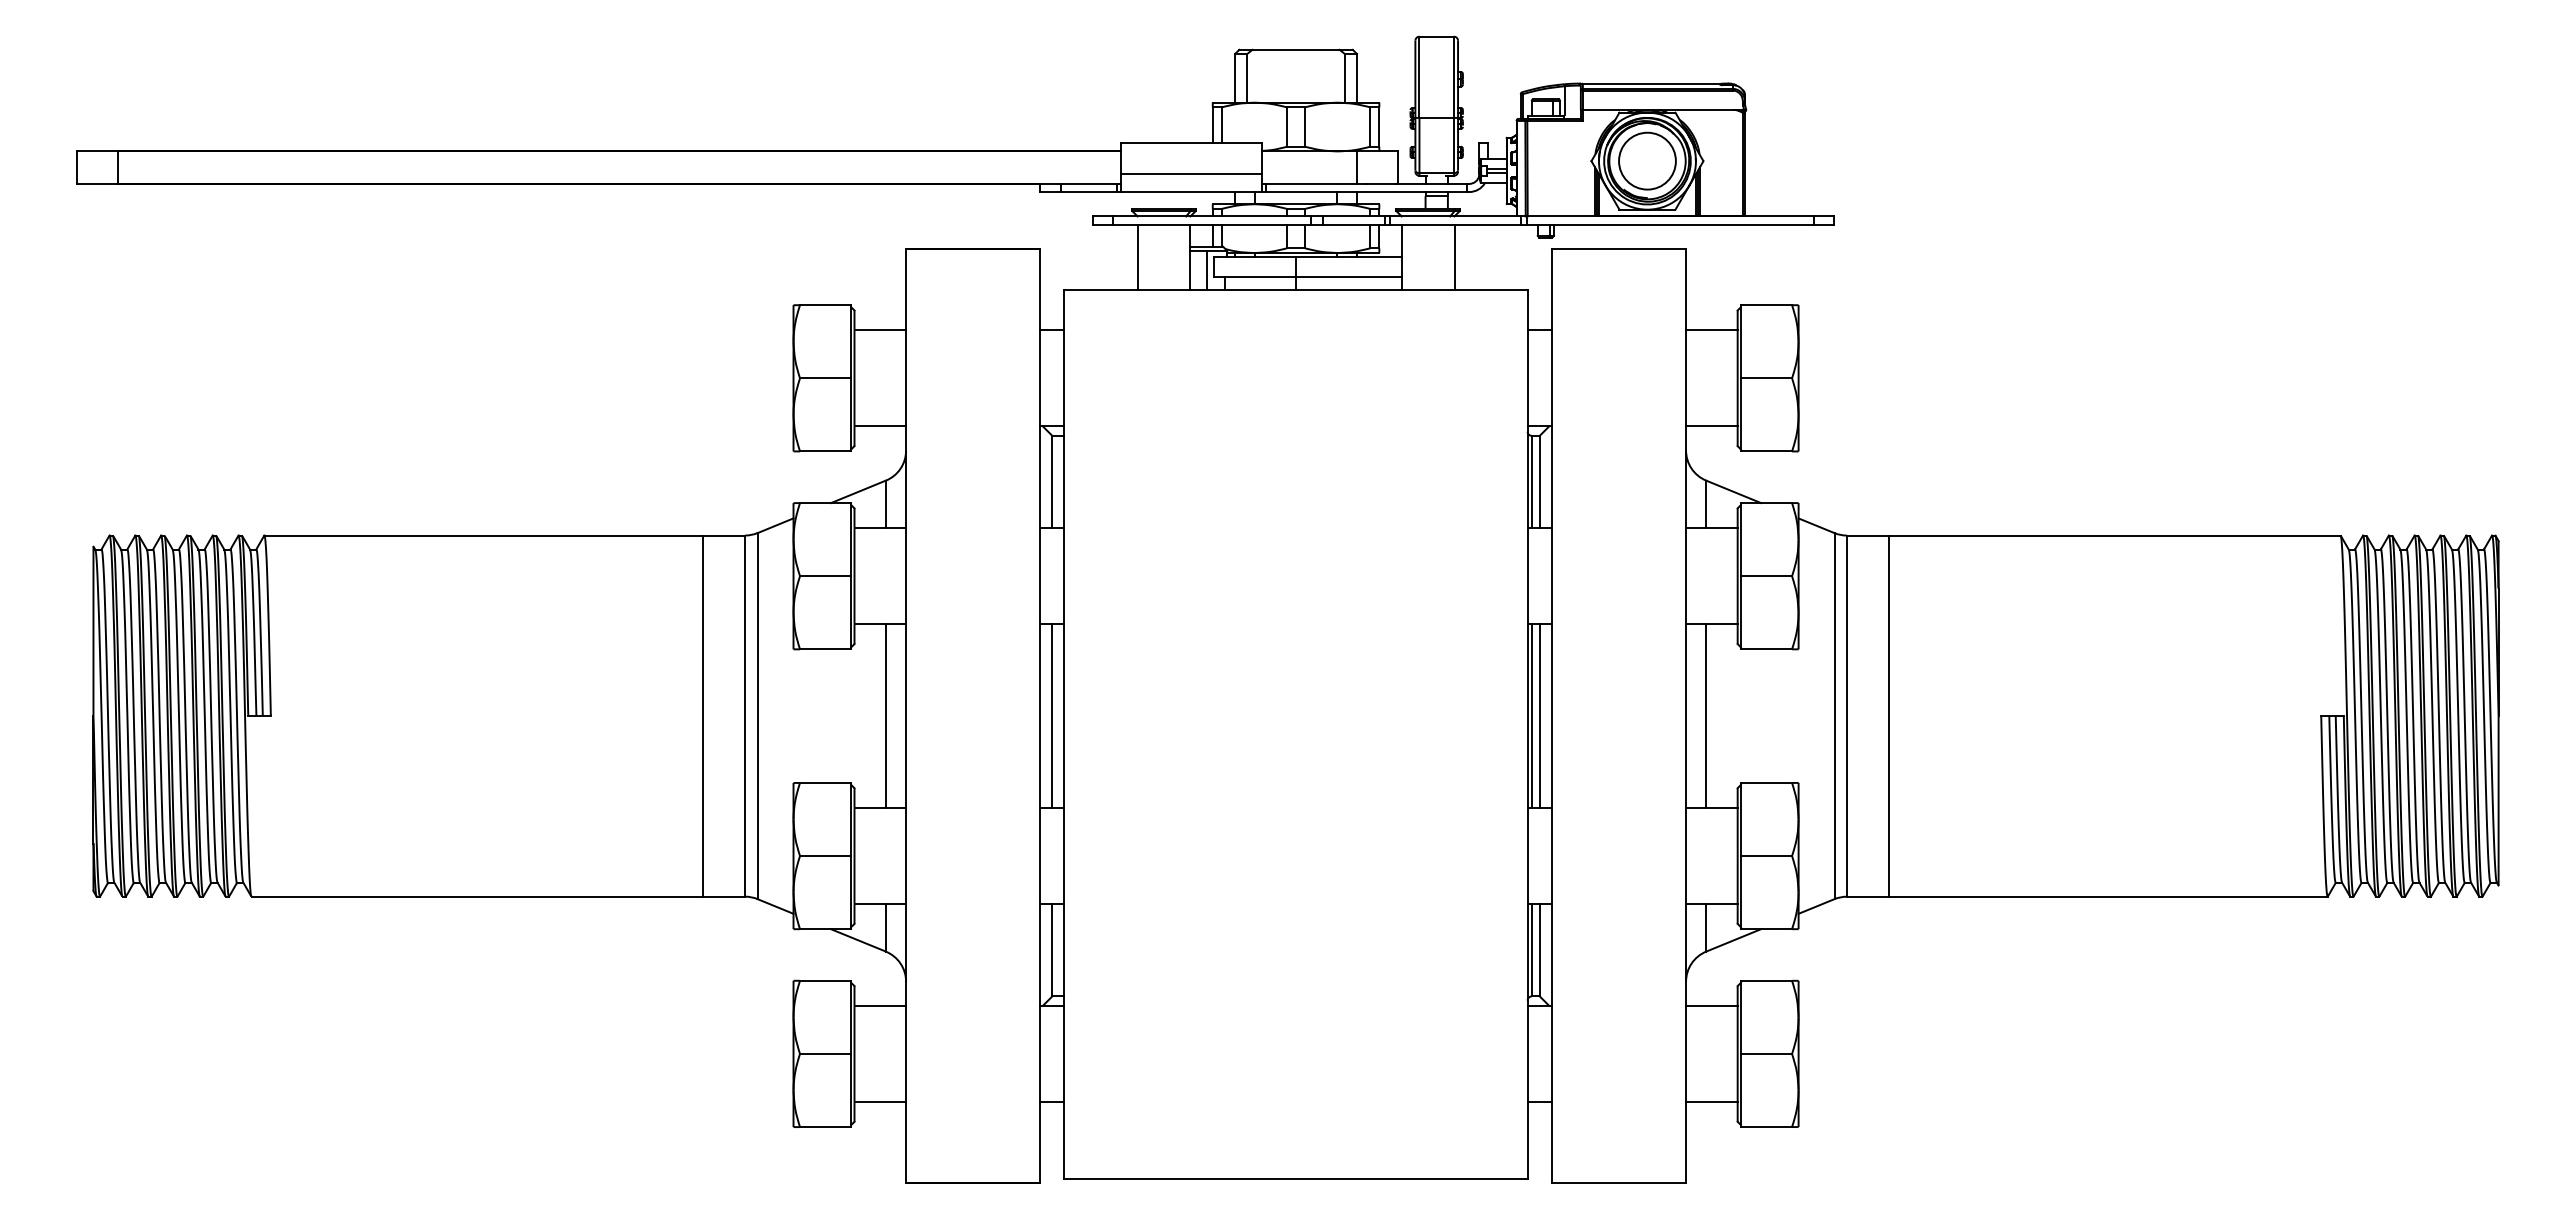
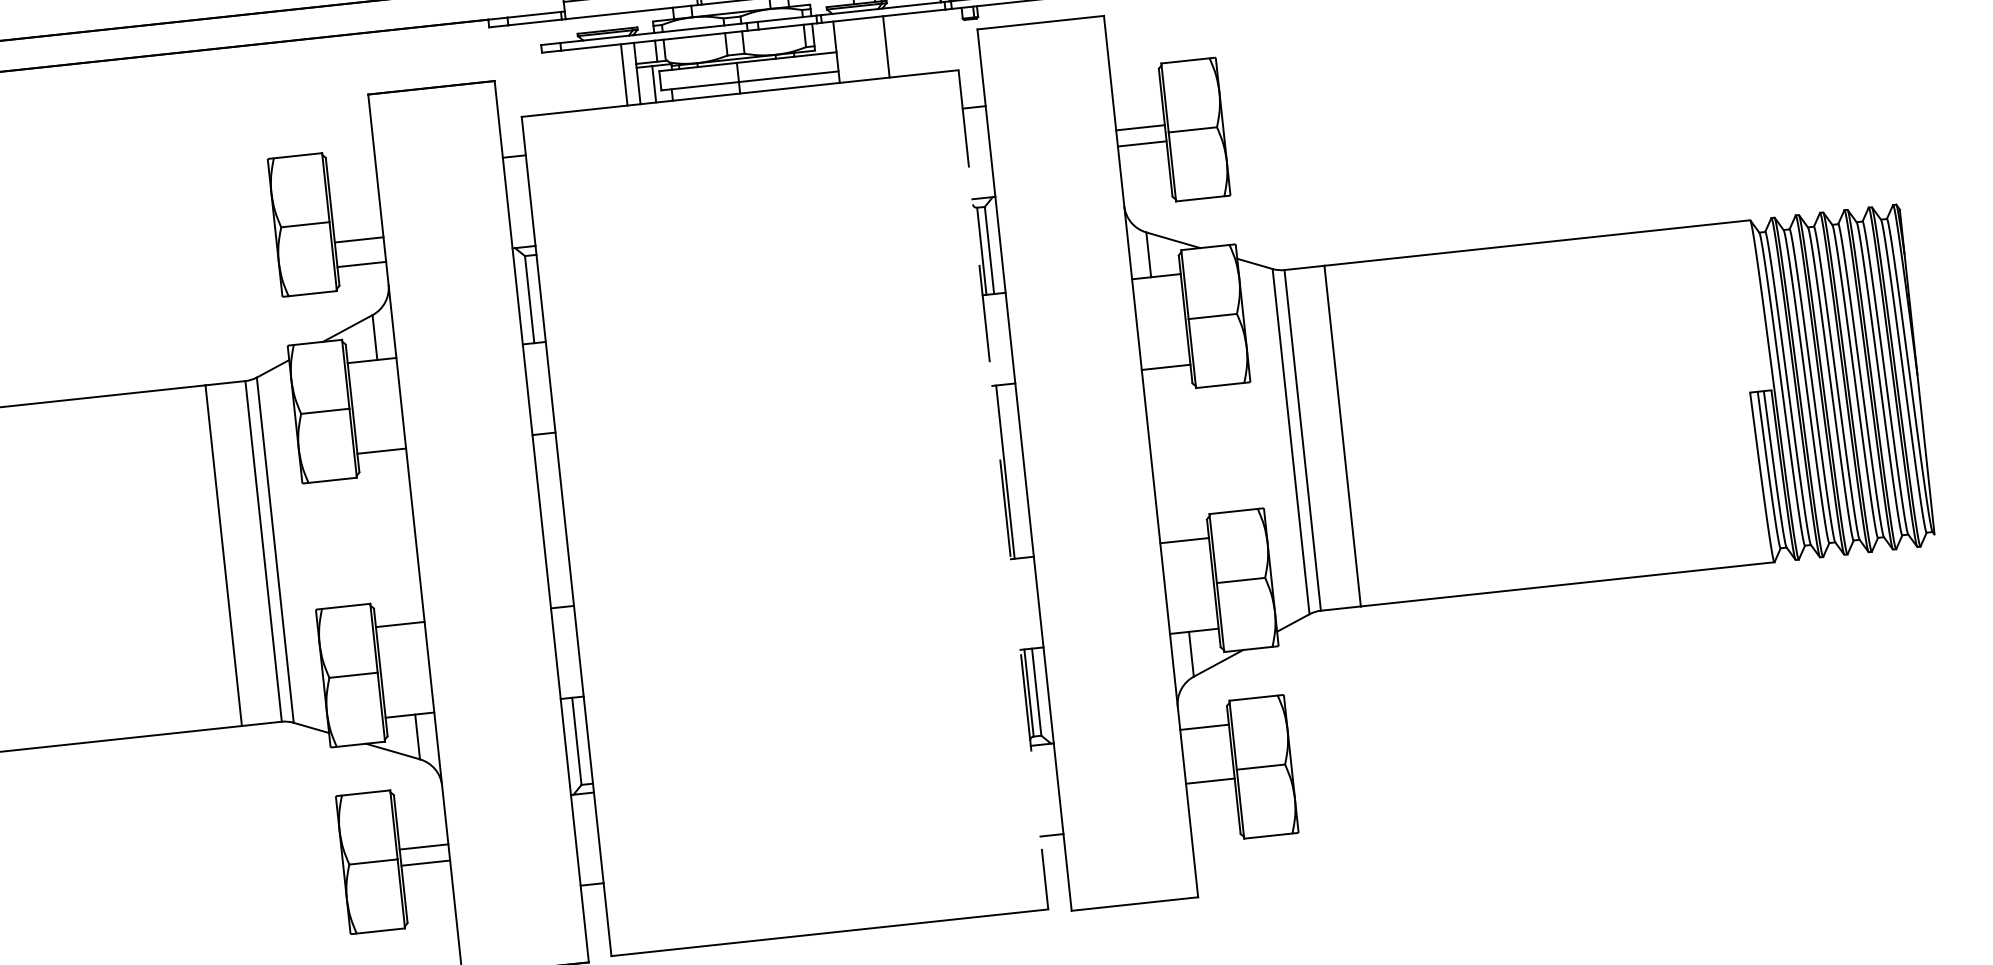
line: (1137, 256) -> (624, 74), moved
line: (880, 330) -> (359, 240), moved
line: (1711, 330) -> (1140, 128), moved
line: (1711, 426) -> (1141, 144), moved
line: (1052, 715) -> (553, 519), removed
line: (1539, 715) -> (1012, 470), removed
line: (1706, 715) -> (1170, 453), removed
line: (885, 716) -> (395, 537), removed
line: (1527, 734) -> (1003, 489), solid -> dashed
line: (880, 1005) -> (424, 846), moved
line: (1711, 1101) -> (1209, 780), moved
line: (880, 1102) -> (426, 863), moved

